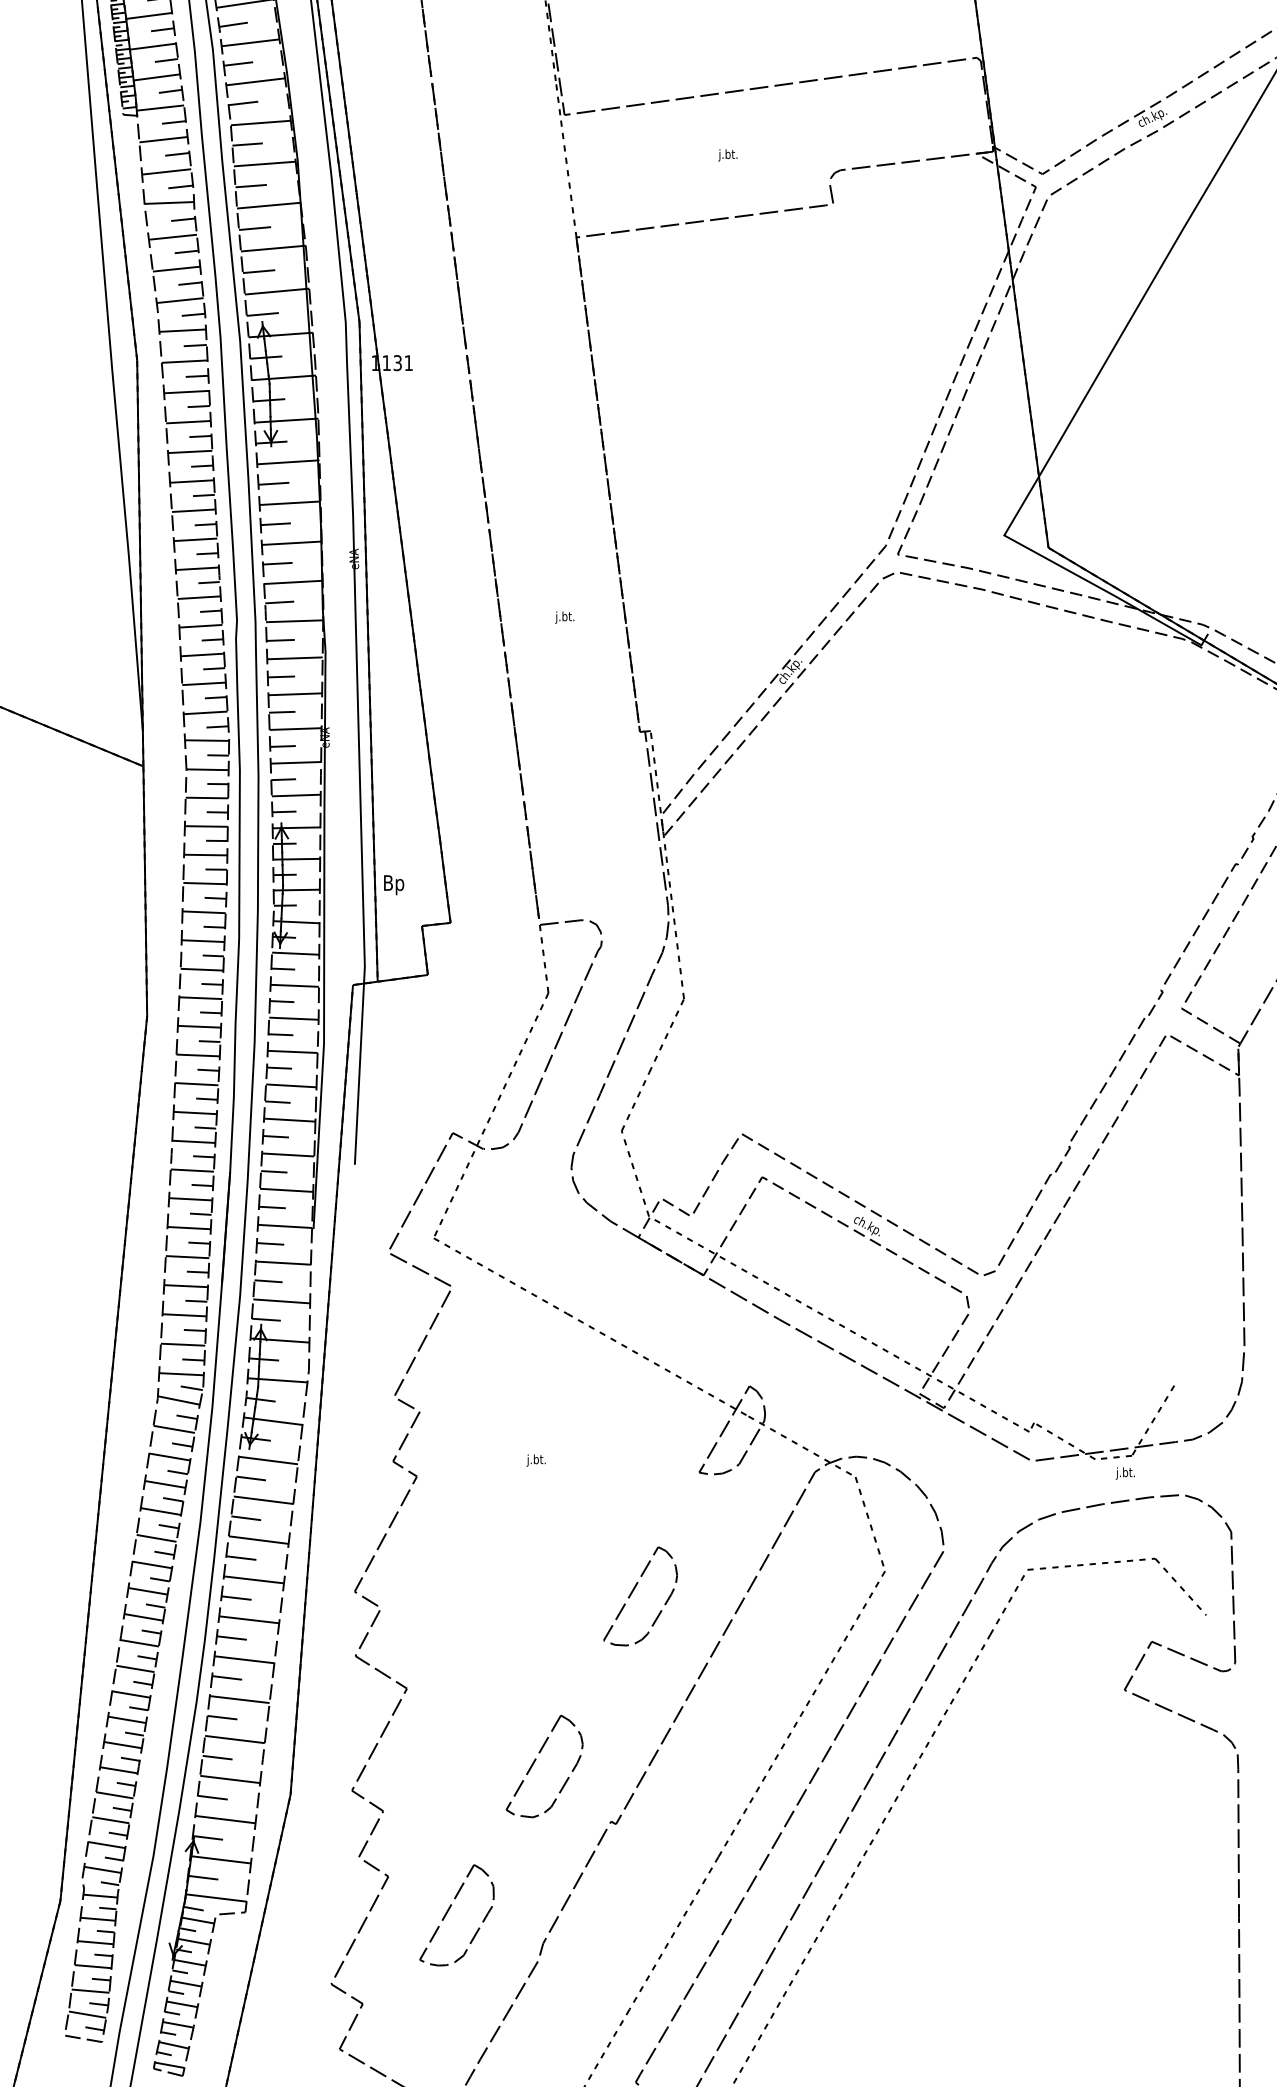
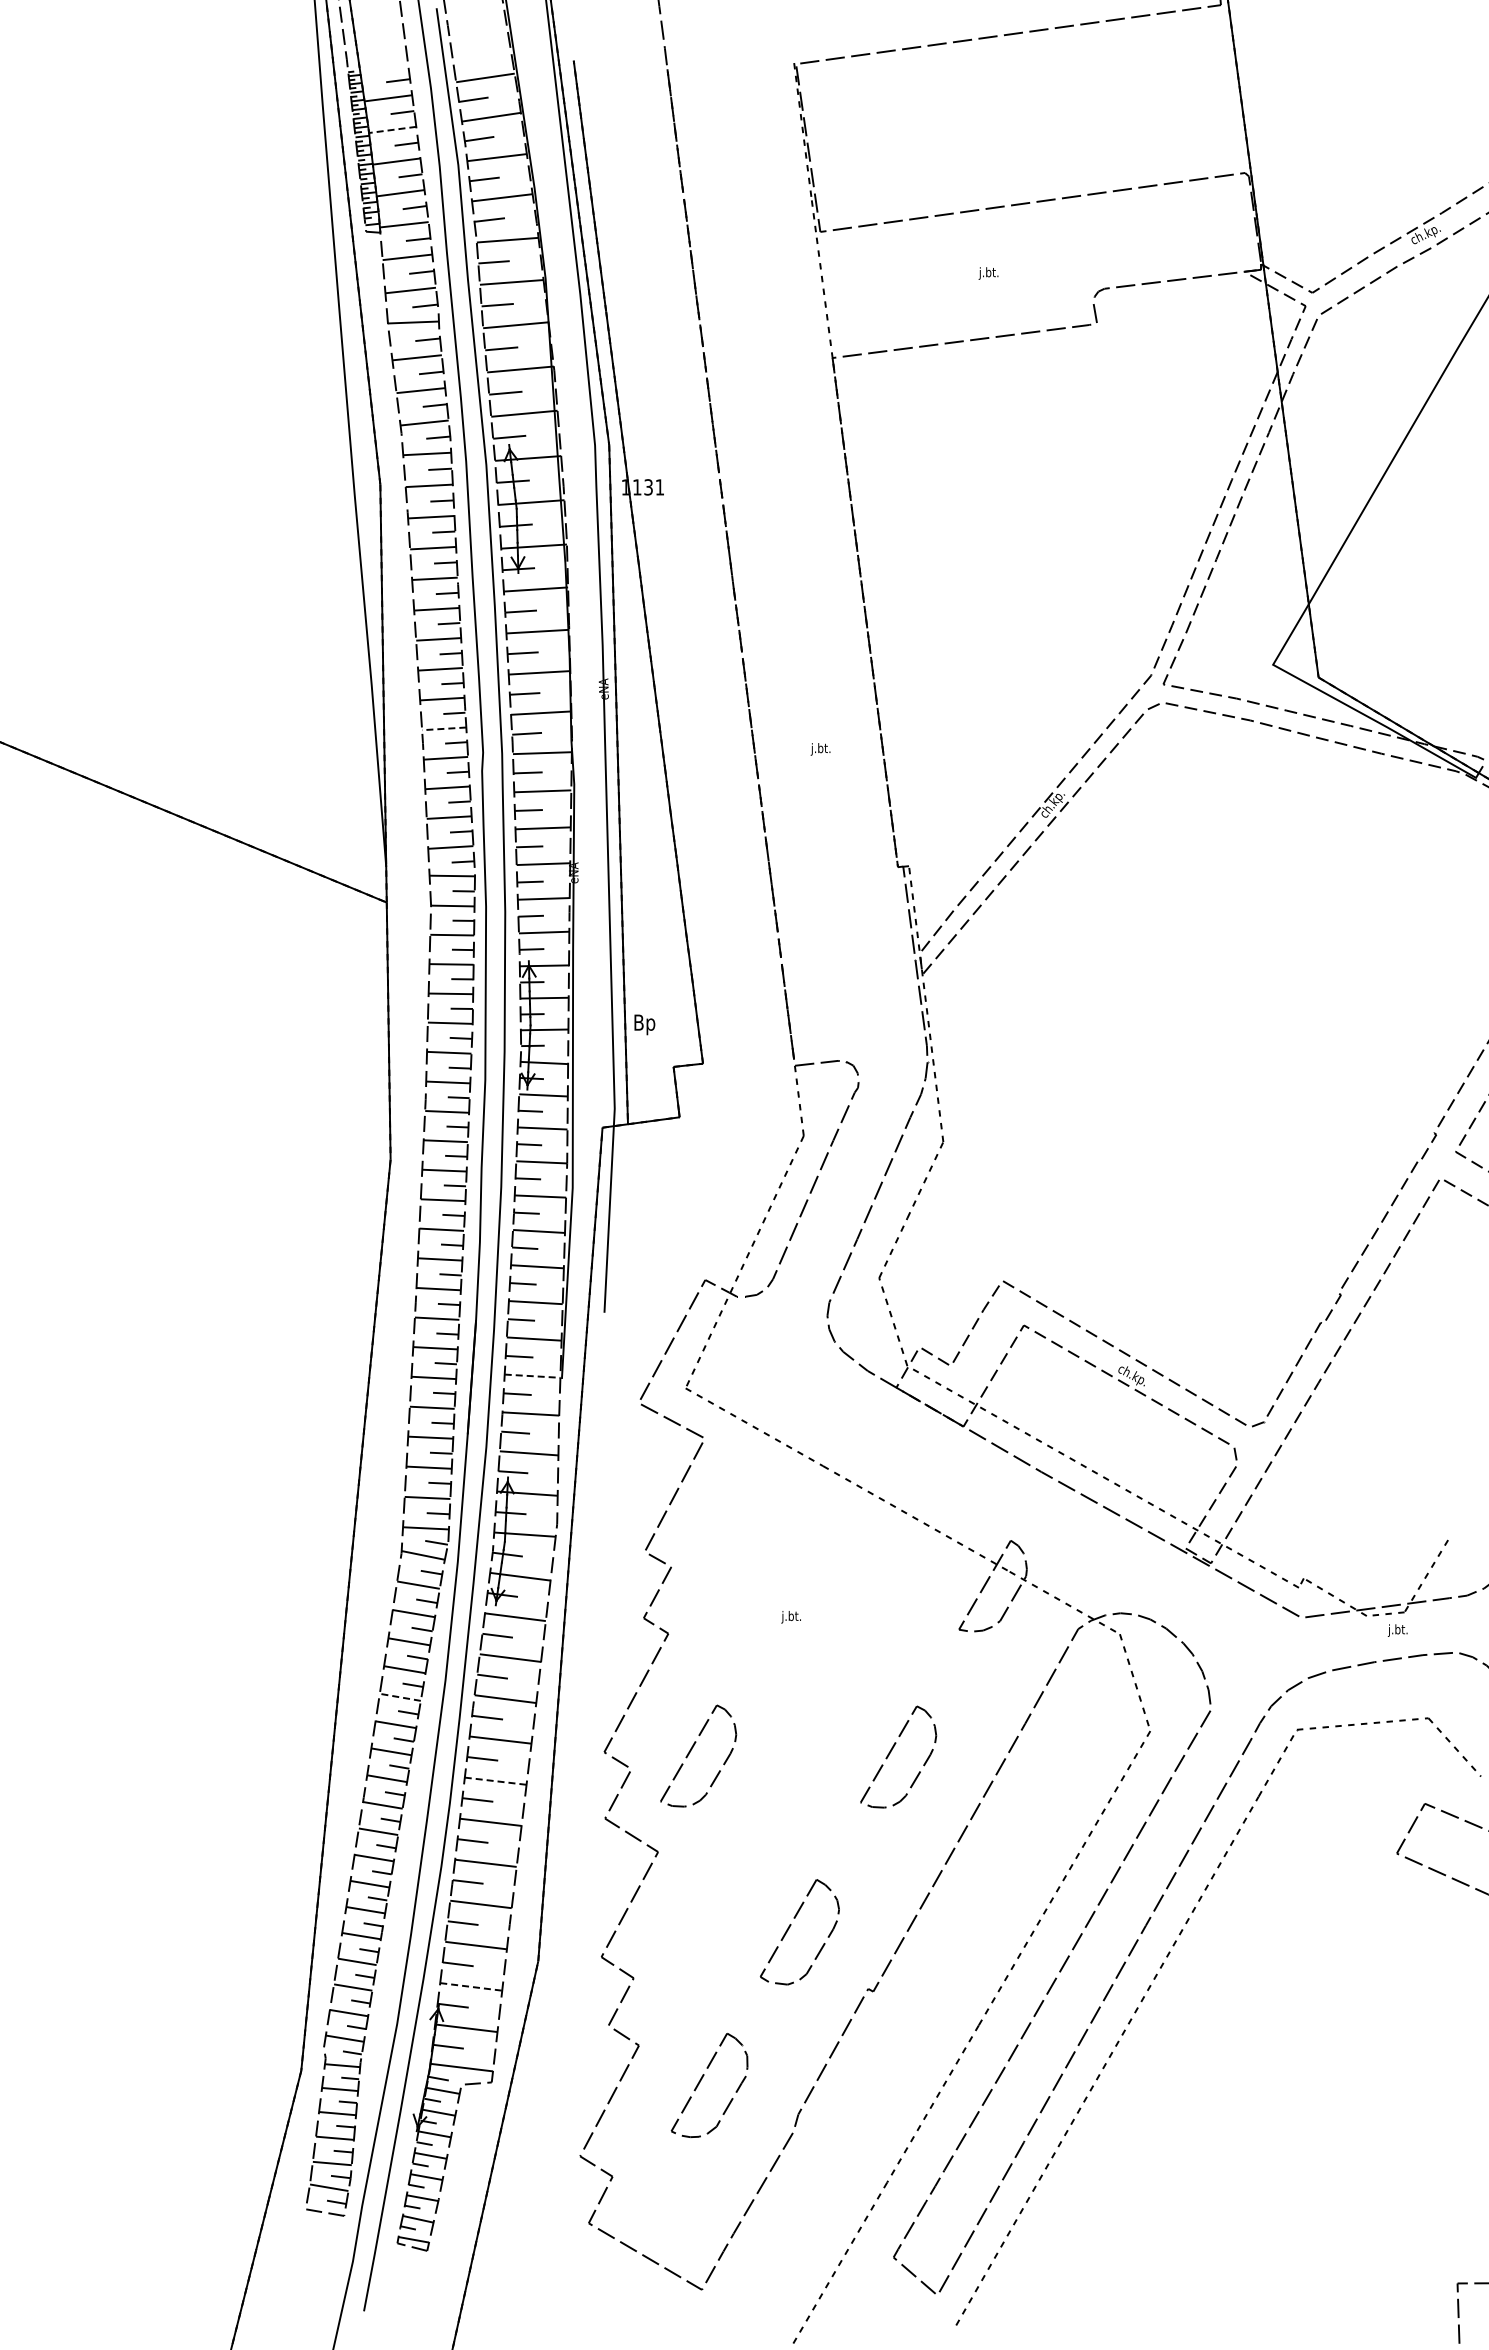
line: (148, 15) -> (392, 129), solid -> dashed
line: (198, 597) -> (443, 728), solid -> dashed
line: (284, 1226) -> (532, 1376), solid -> dashed
line: (156, 1538) -> (400, 1697), solid -> dashed
part: (439, 1590) -> (691, 1751), added
line: (250, 1620) -> (496, 1781), solid -> dashed
line: (225, 1819) -> (471, 1986), solid -> dashed

